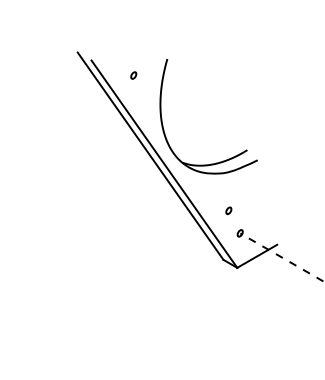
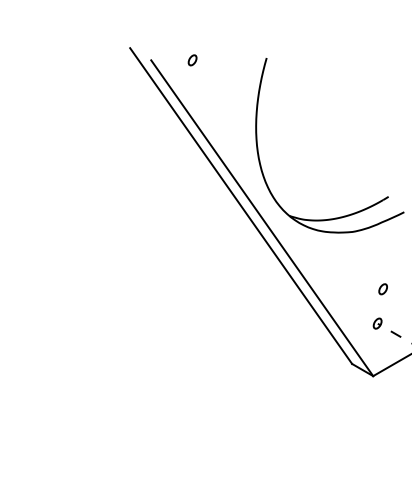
part: (133, 75) -> (192, 60), moved
part: (228, 210) -> (382, 288), moved

